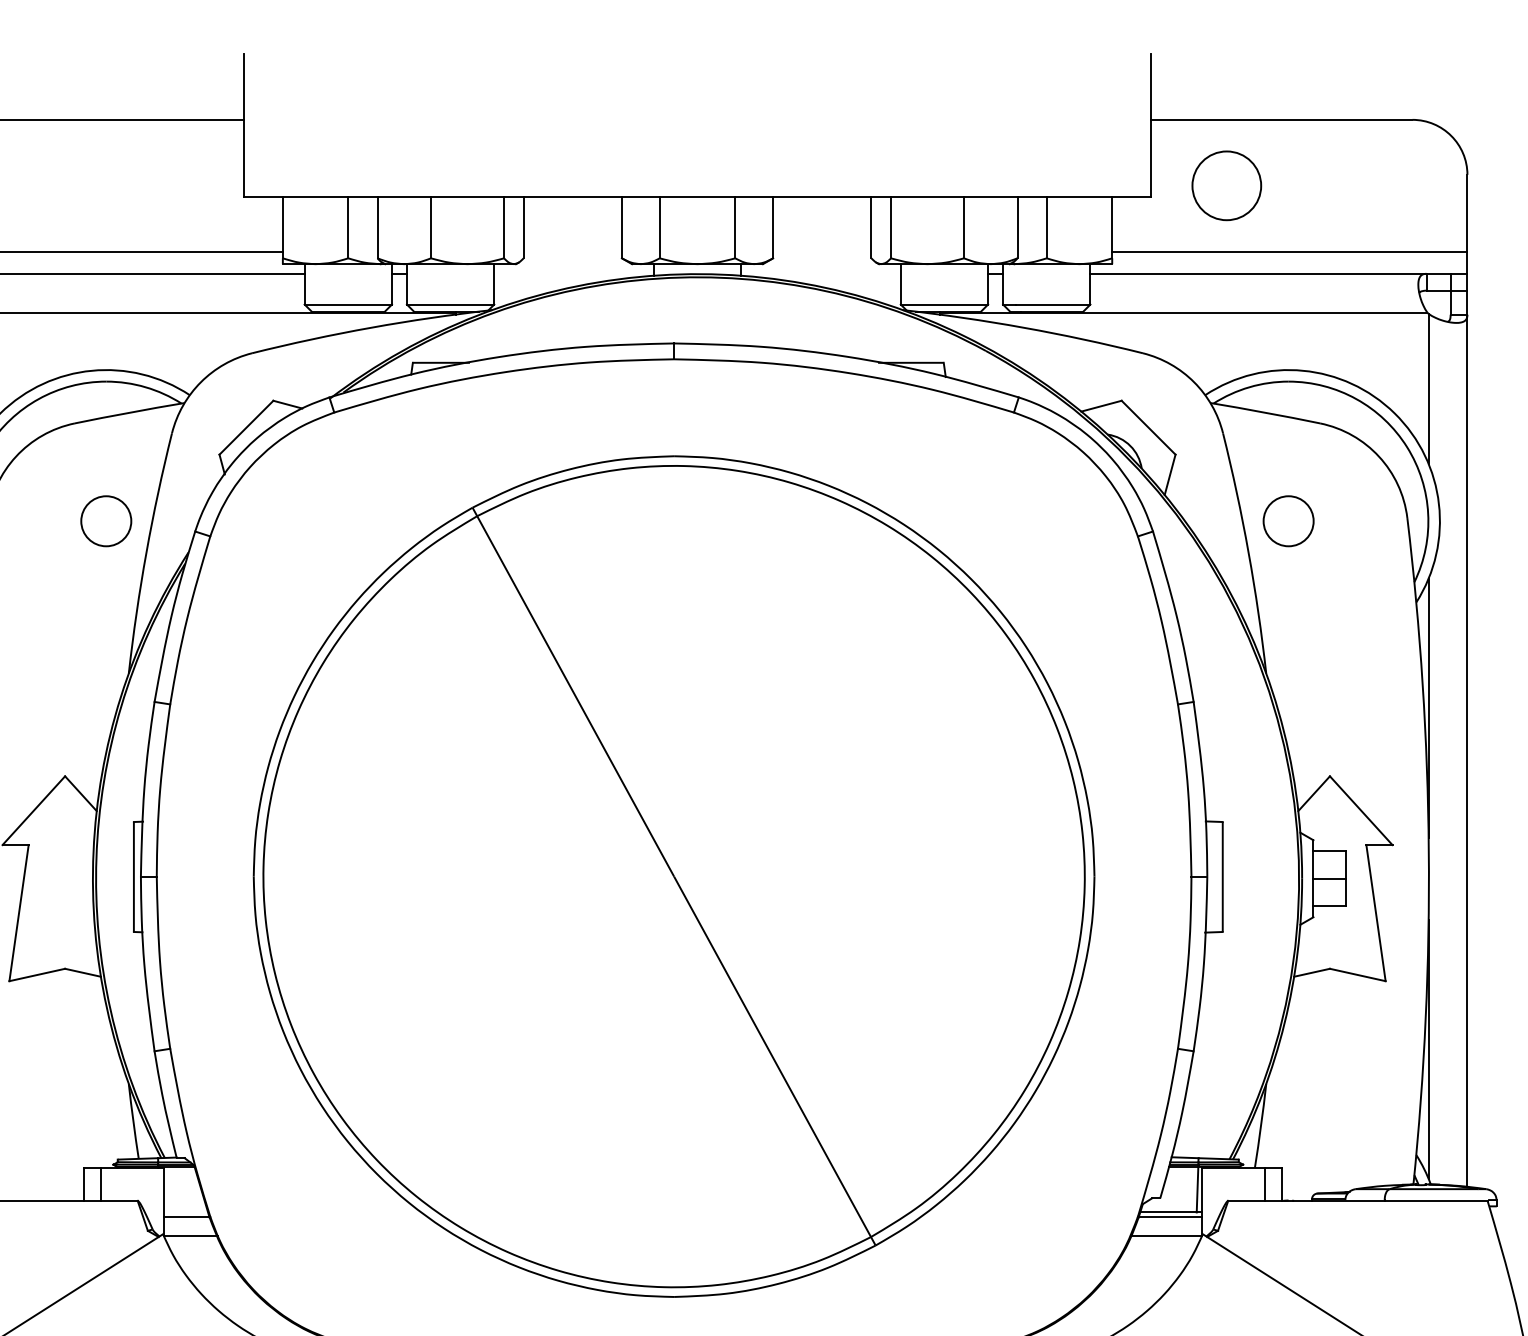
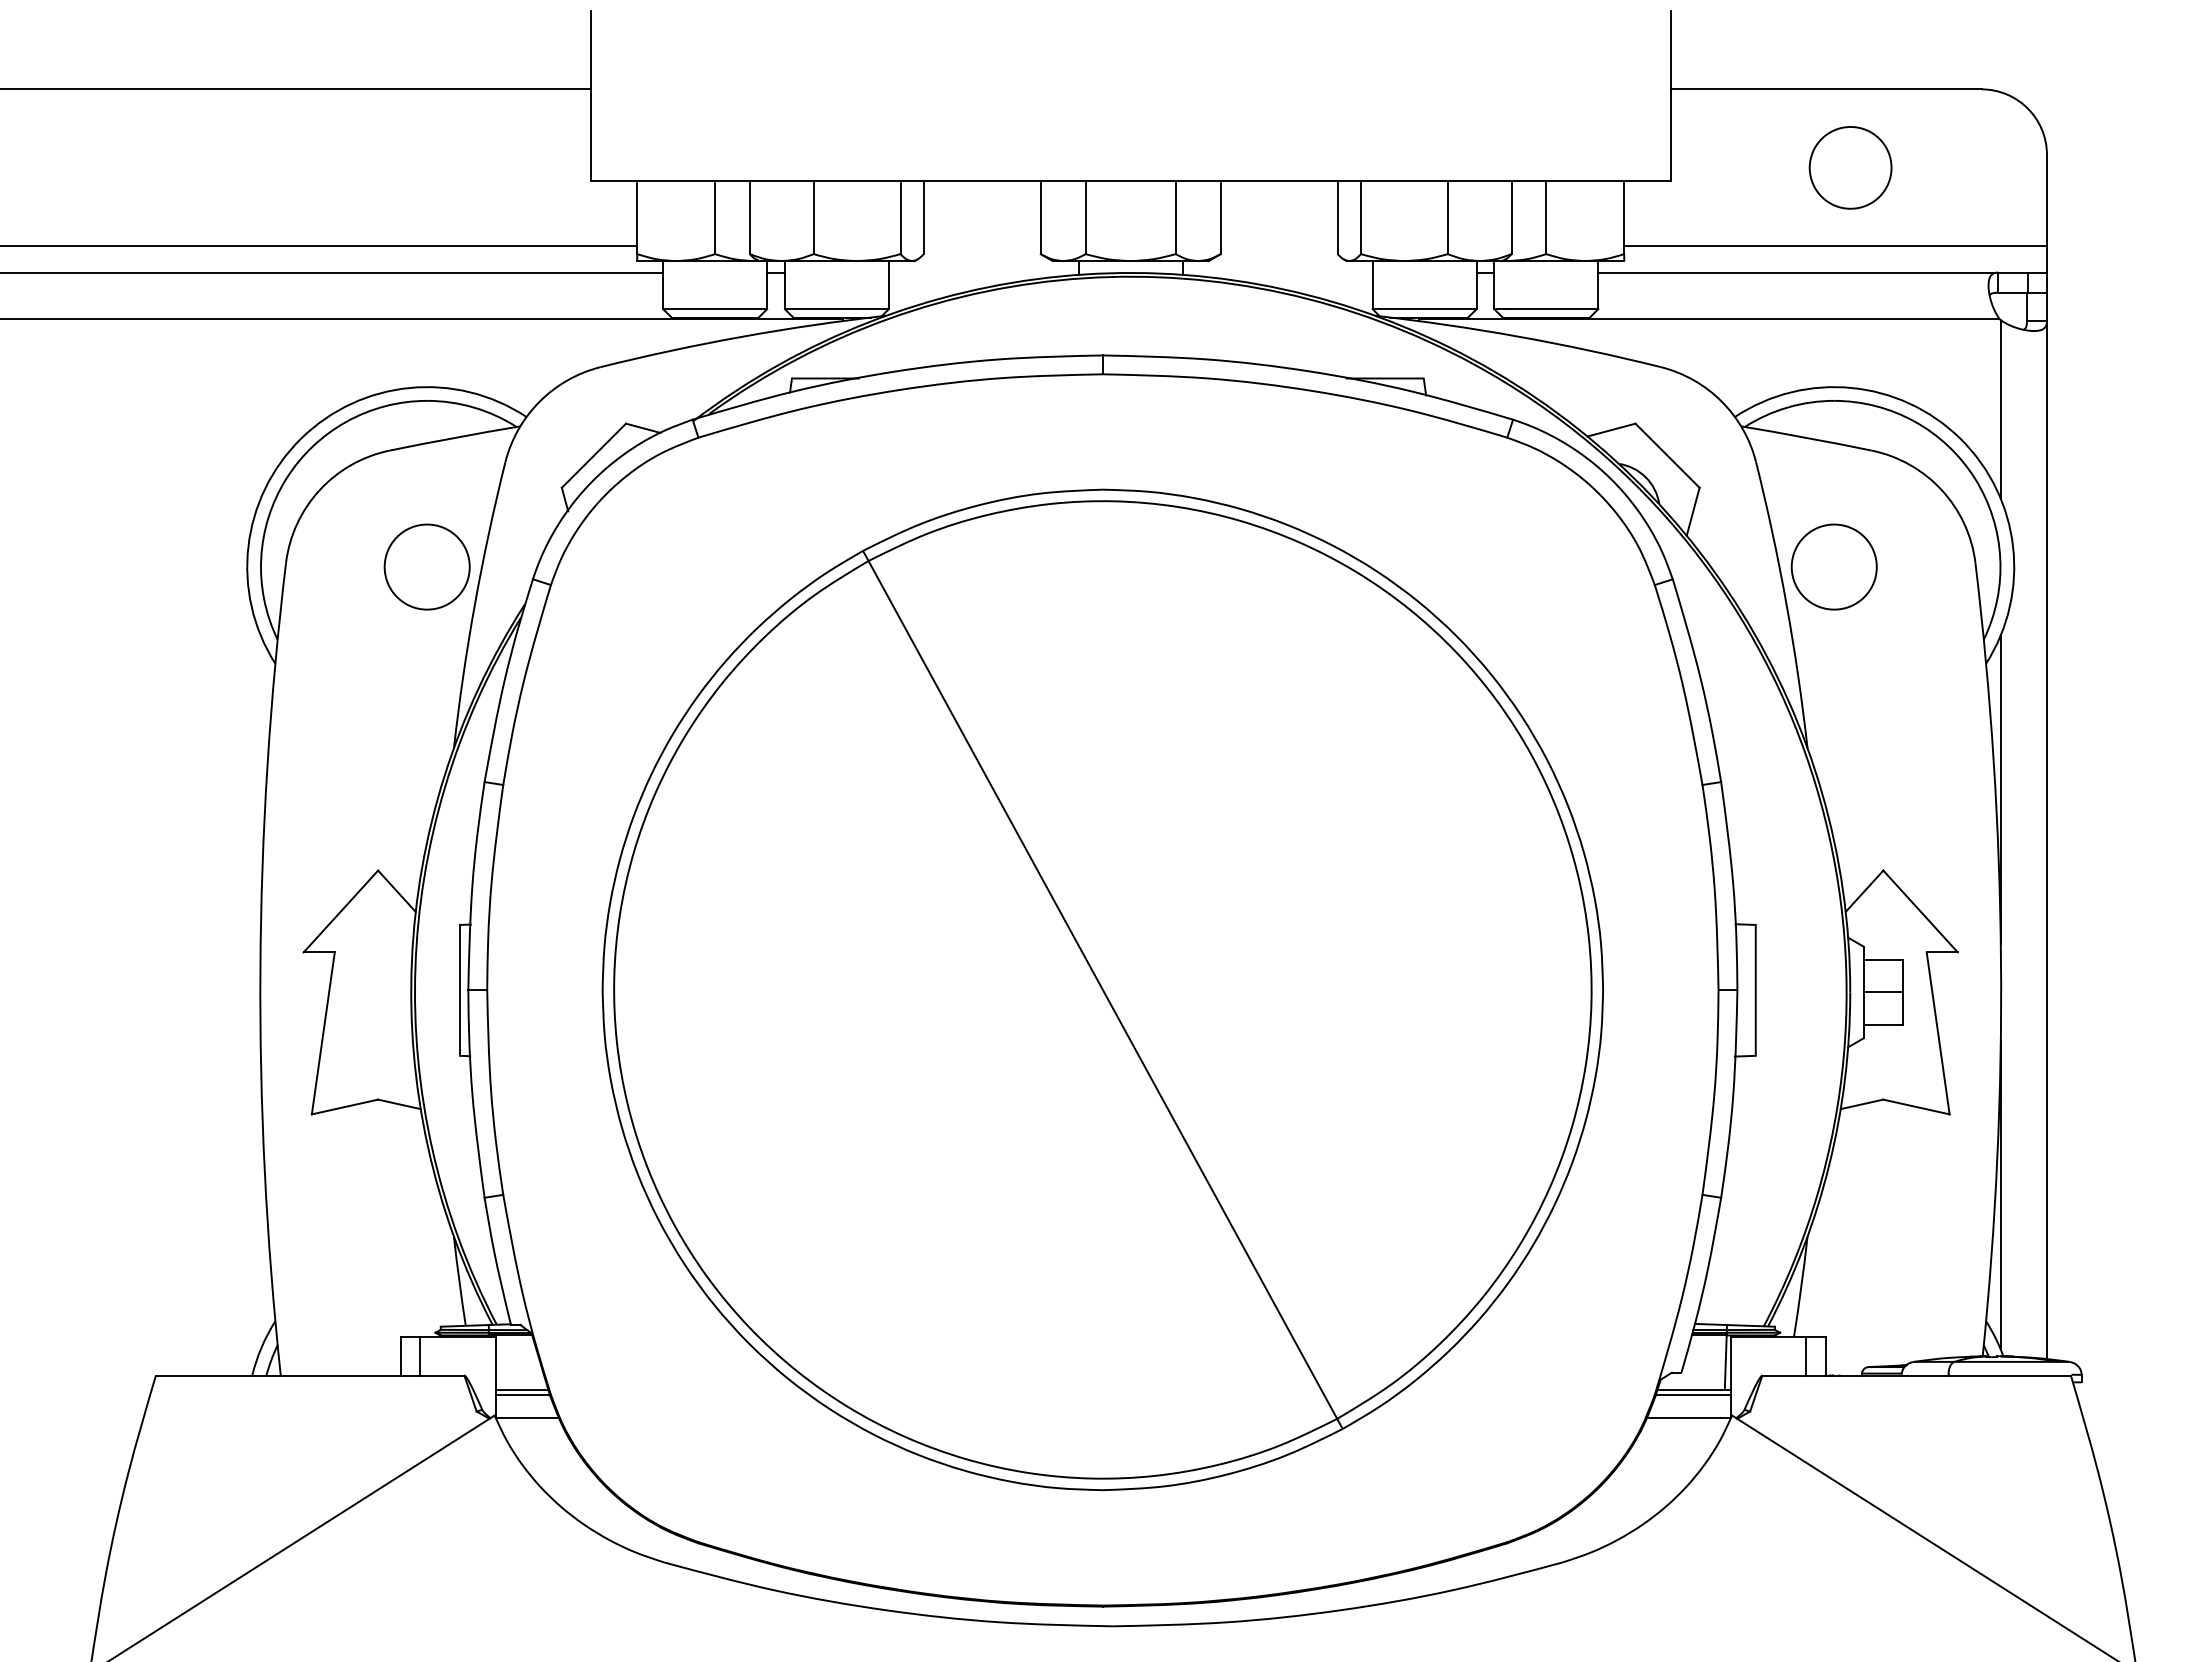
circle: (1226, 185) -> (1850, 167), moved
circle: (105, 520) -> (426, 566), size x1.43
circle: (1288, 520) -> (1833, 566), size x1.43
line: (185, 1212) -> (521, 1389), added

